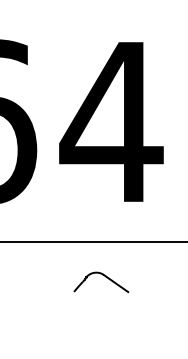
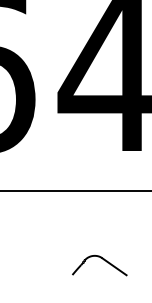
part: (105, 277) -> (103, 260), moved

